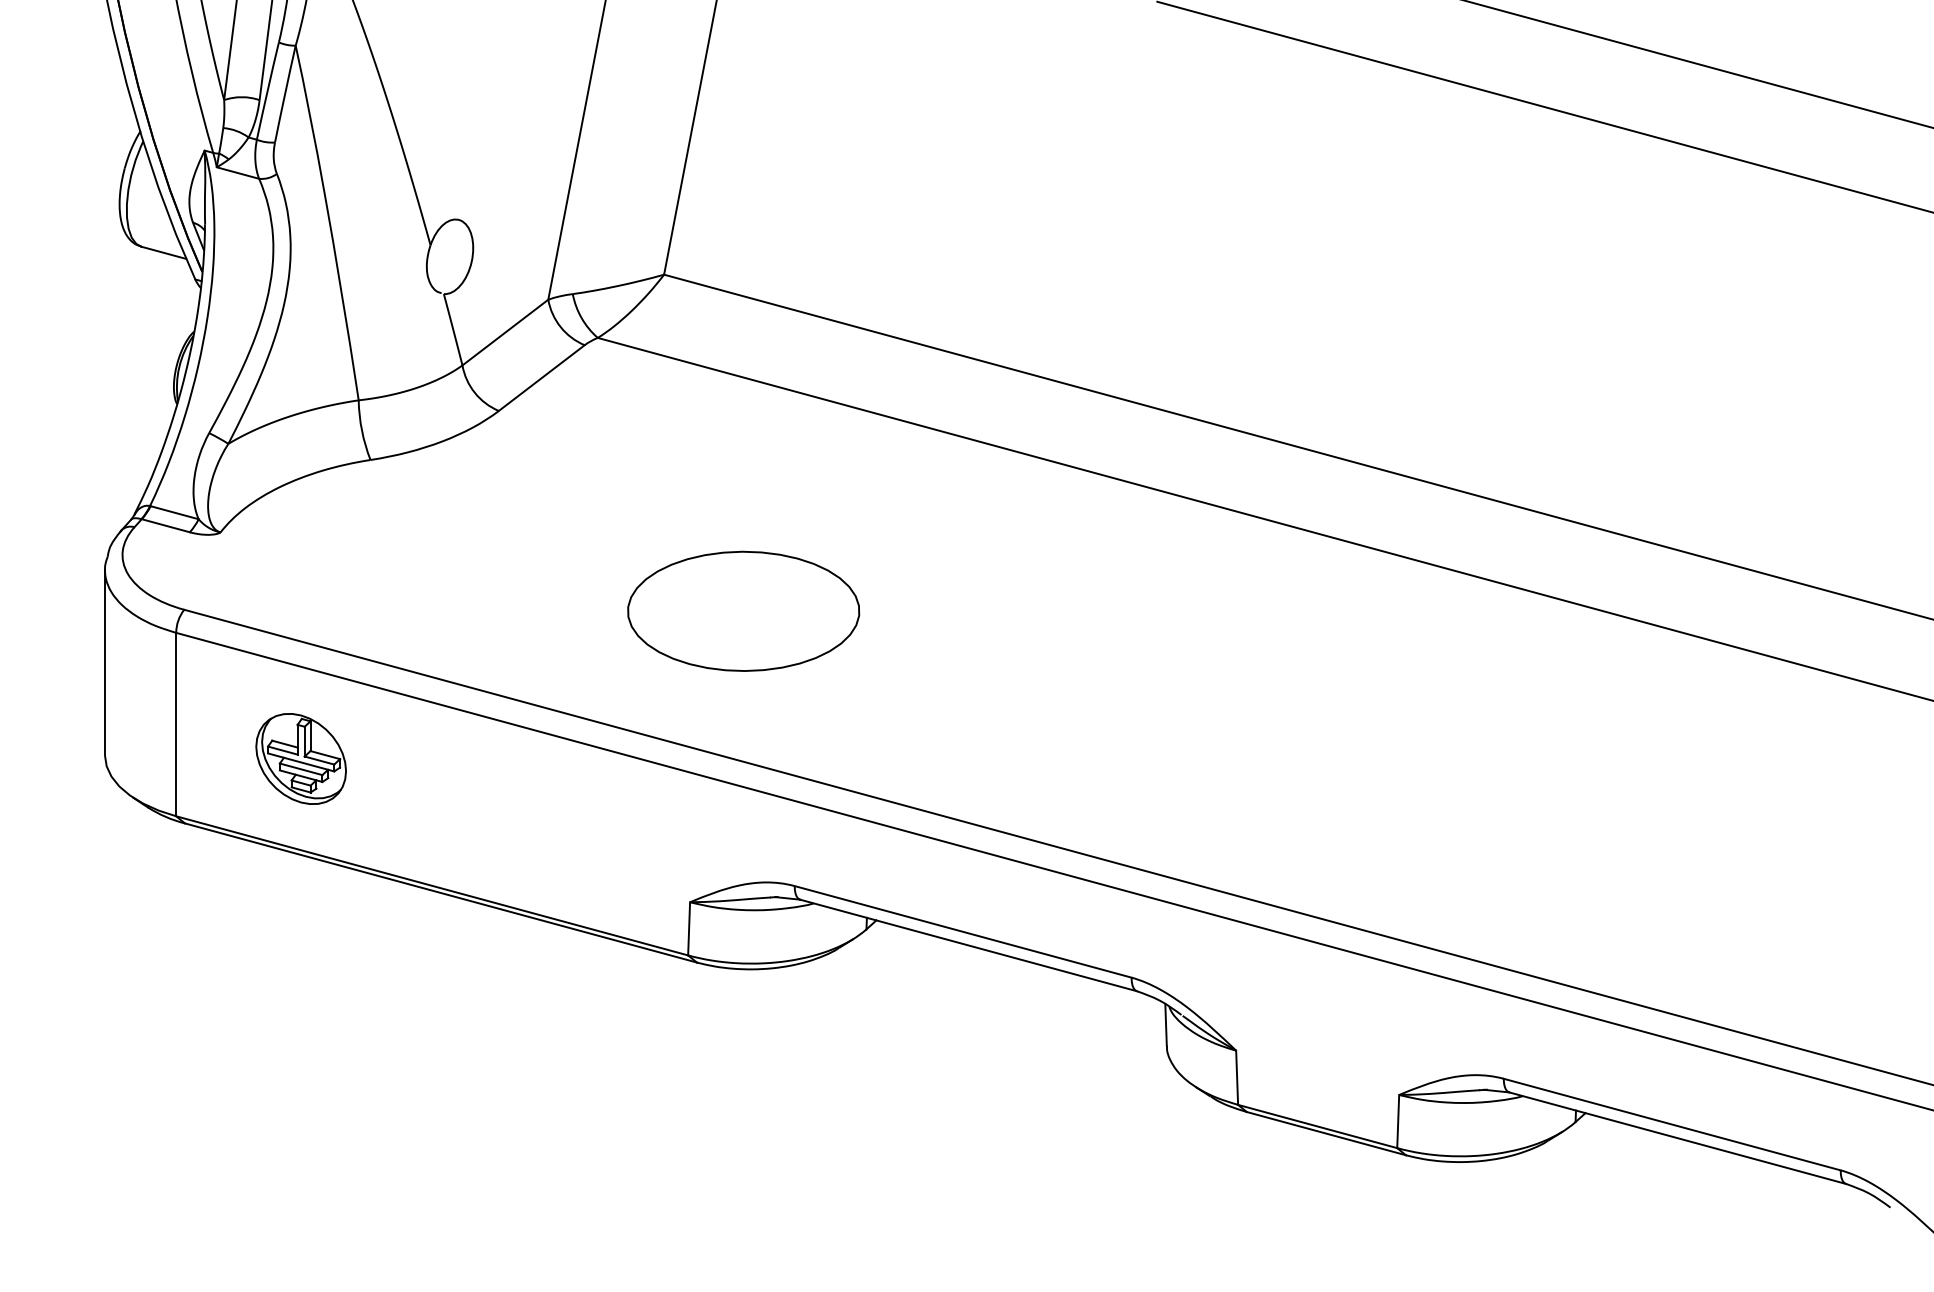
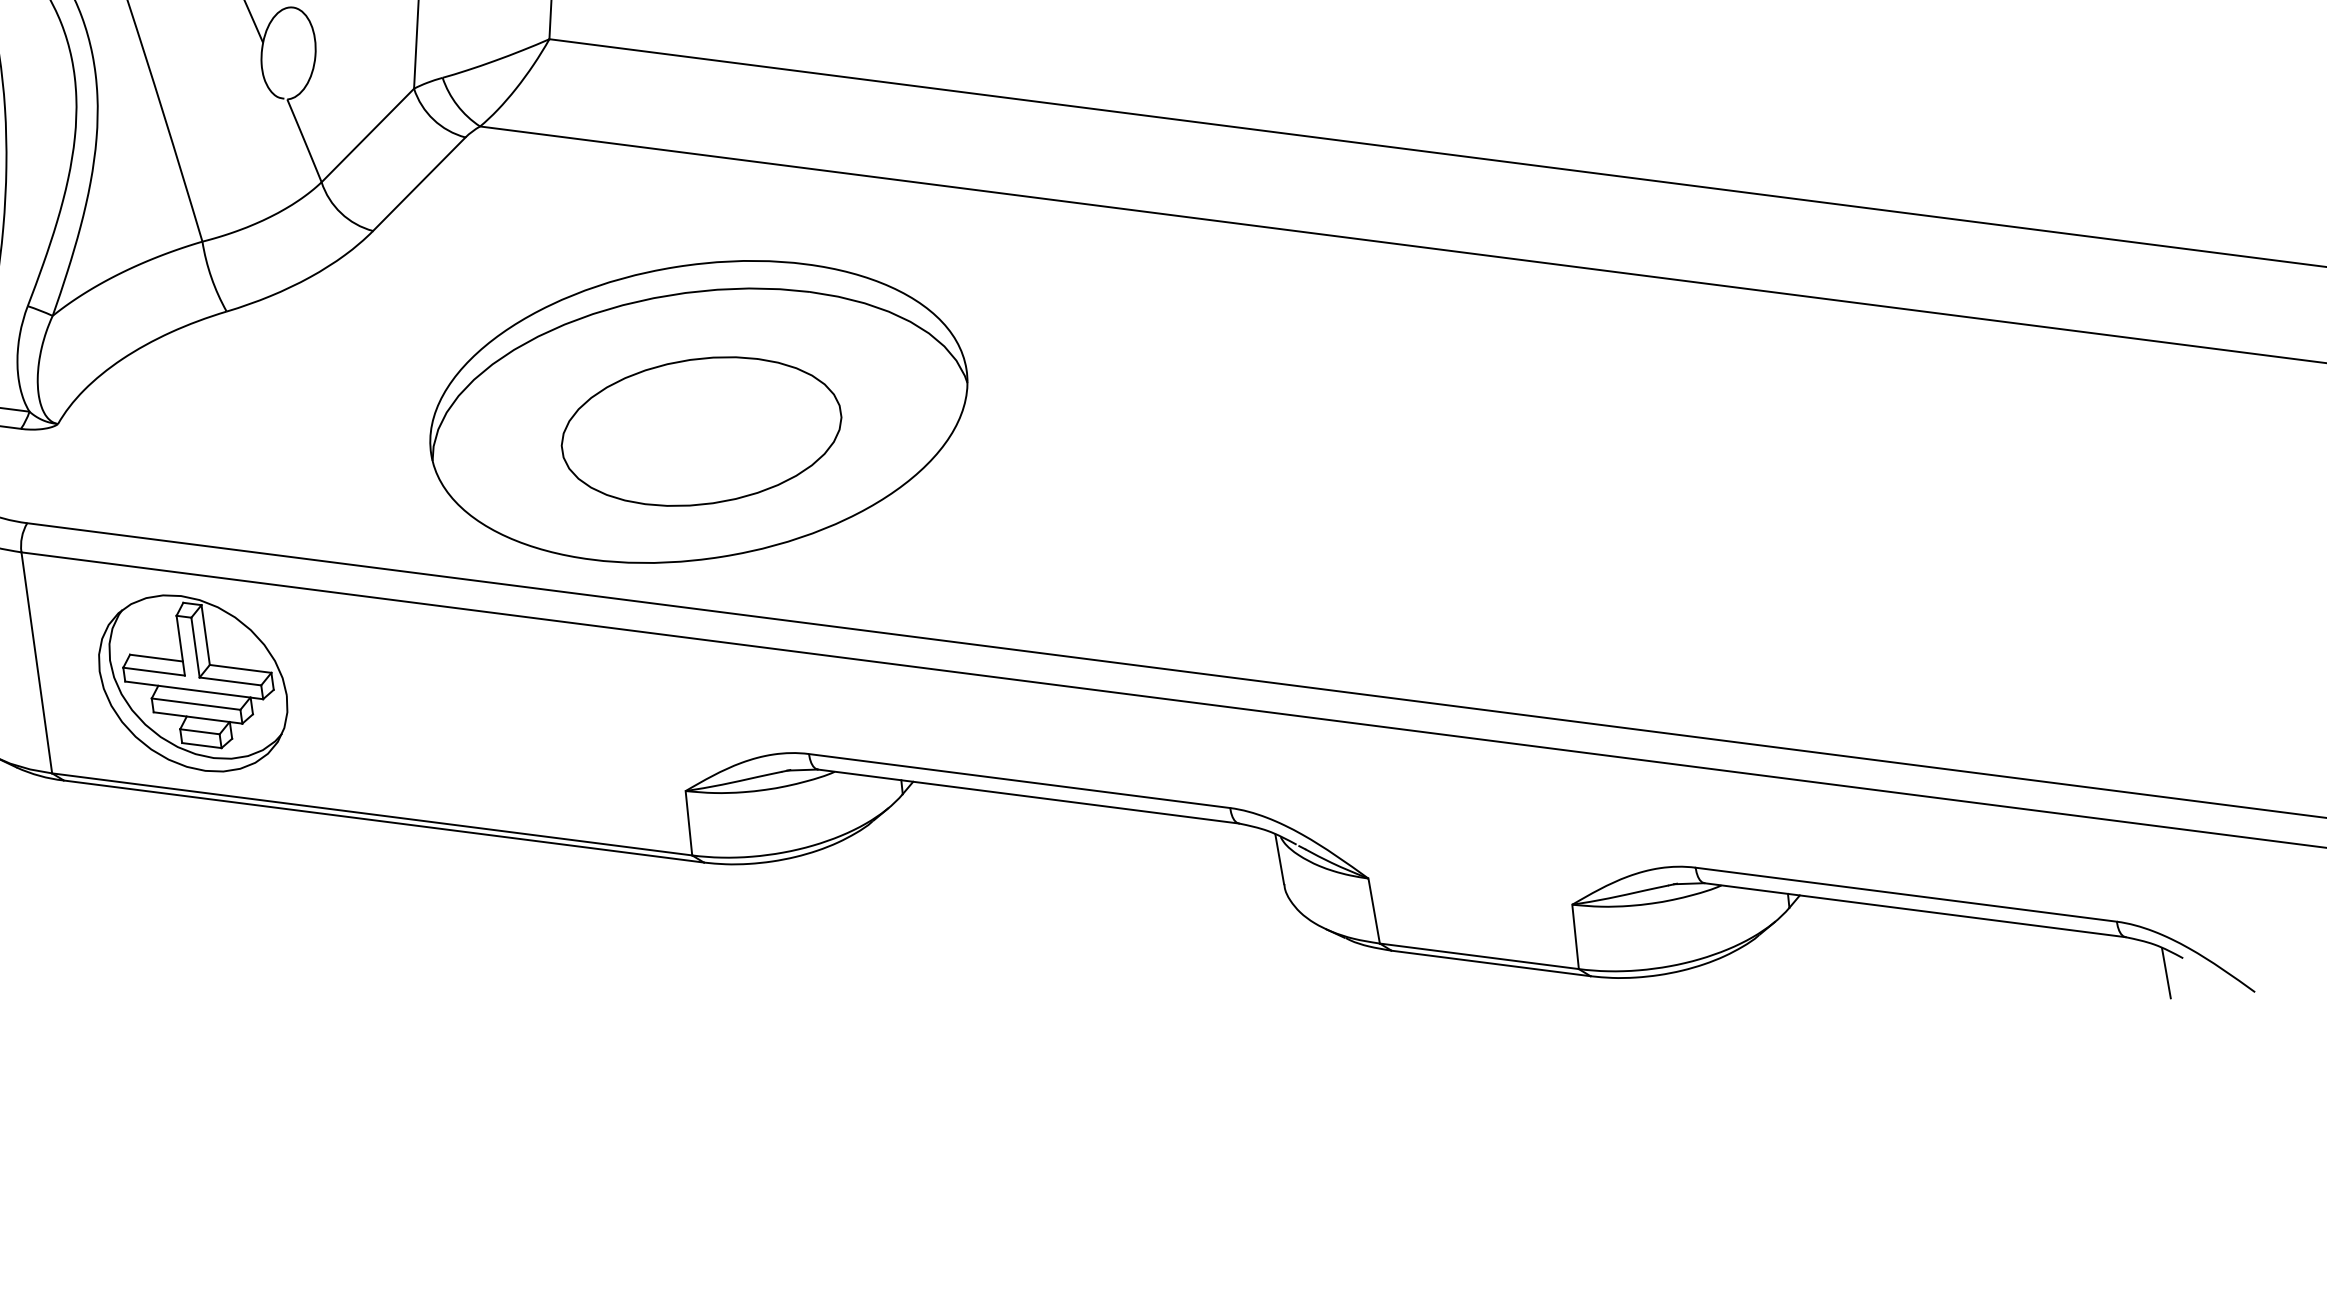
part: (743, 594) -> (698, 411), added
part: (300, 758) -> (192, 682), size x1.67
line: (1874, 1217) -> (2165, 972), added

